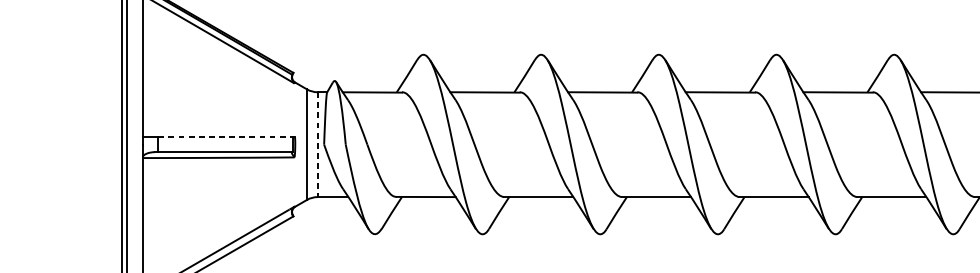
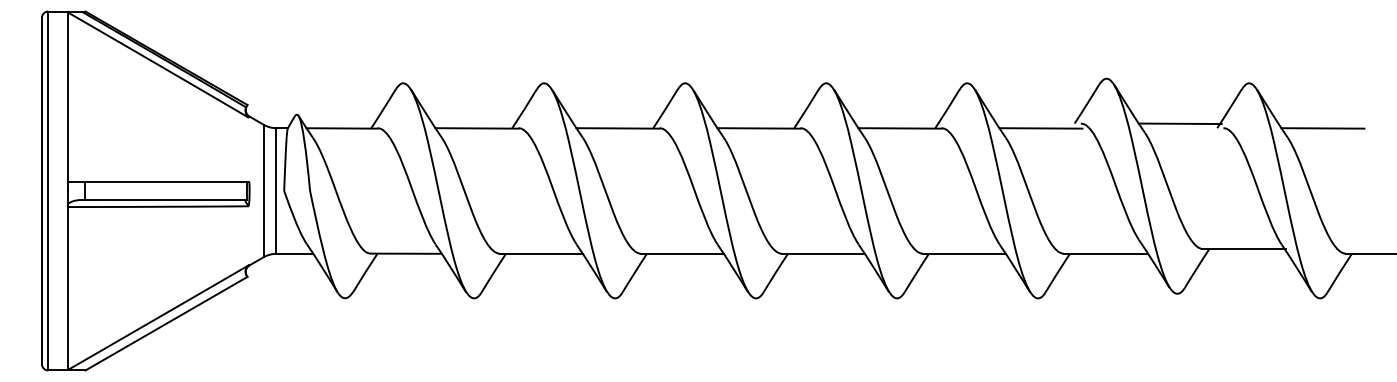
line: (225, 137) -> (166, 182), dashed -> solid
line: (317, 145) -> (276, 191), dashed -> solid

